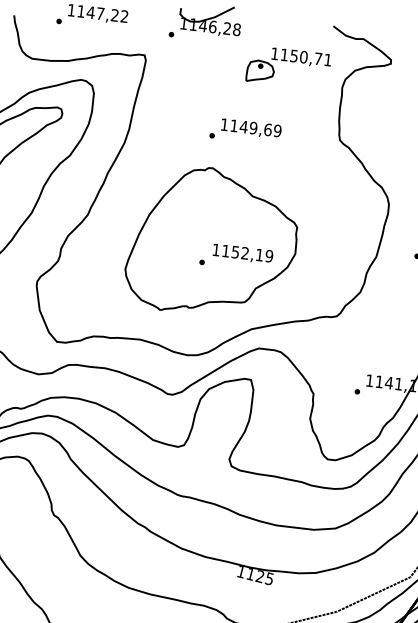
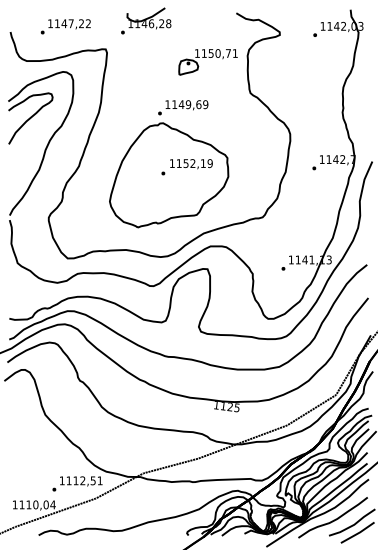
part: (287, 68) -> (207, 62), moved
text: (246, 131) -> (183, 107), moved
text: (235, 257) -> (186, 167), moved

